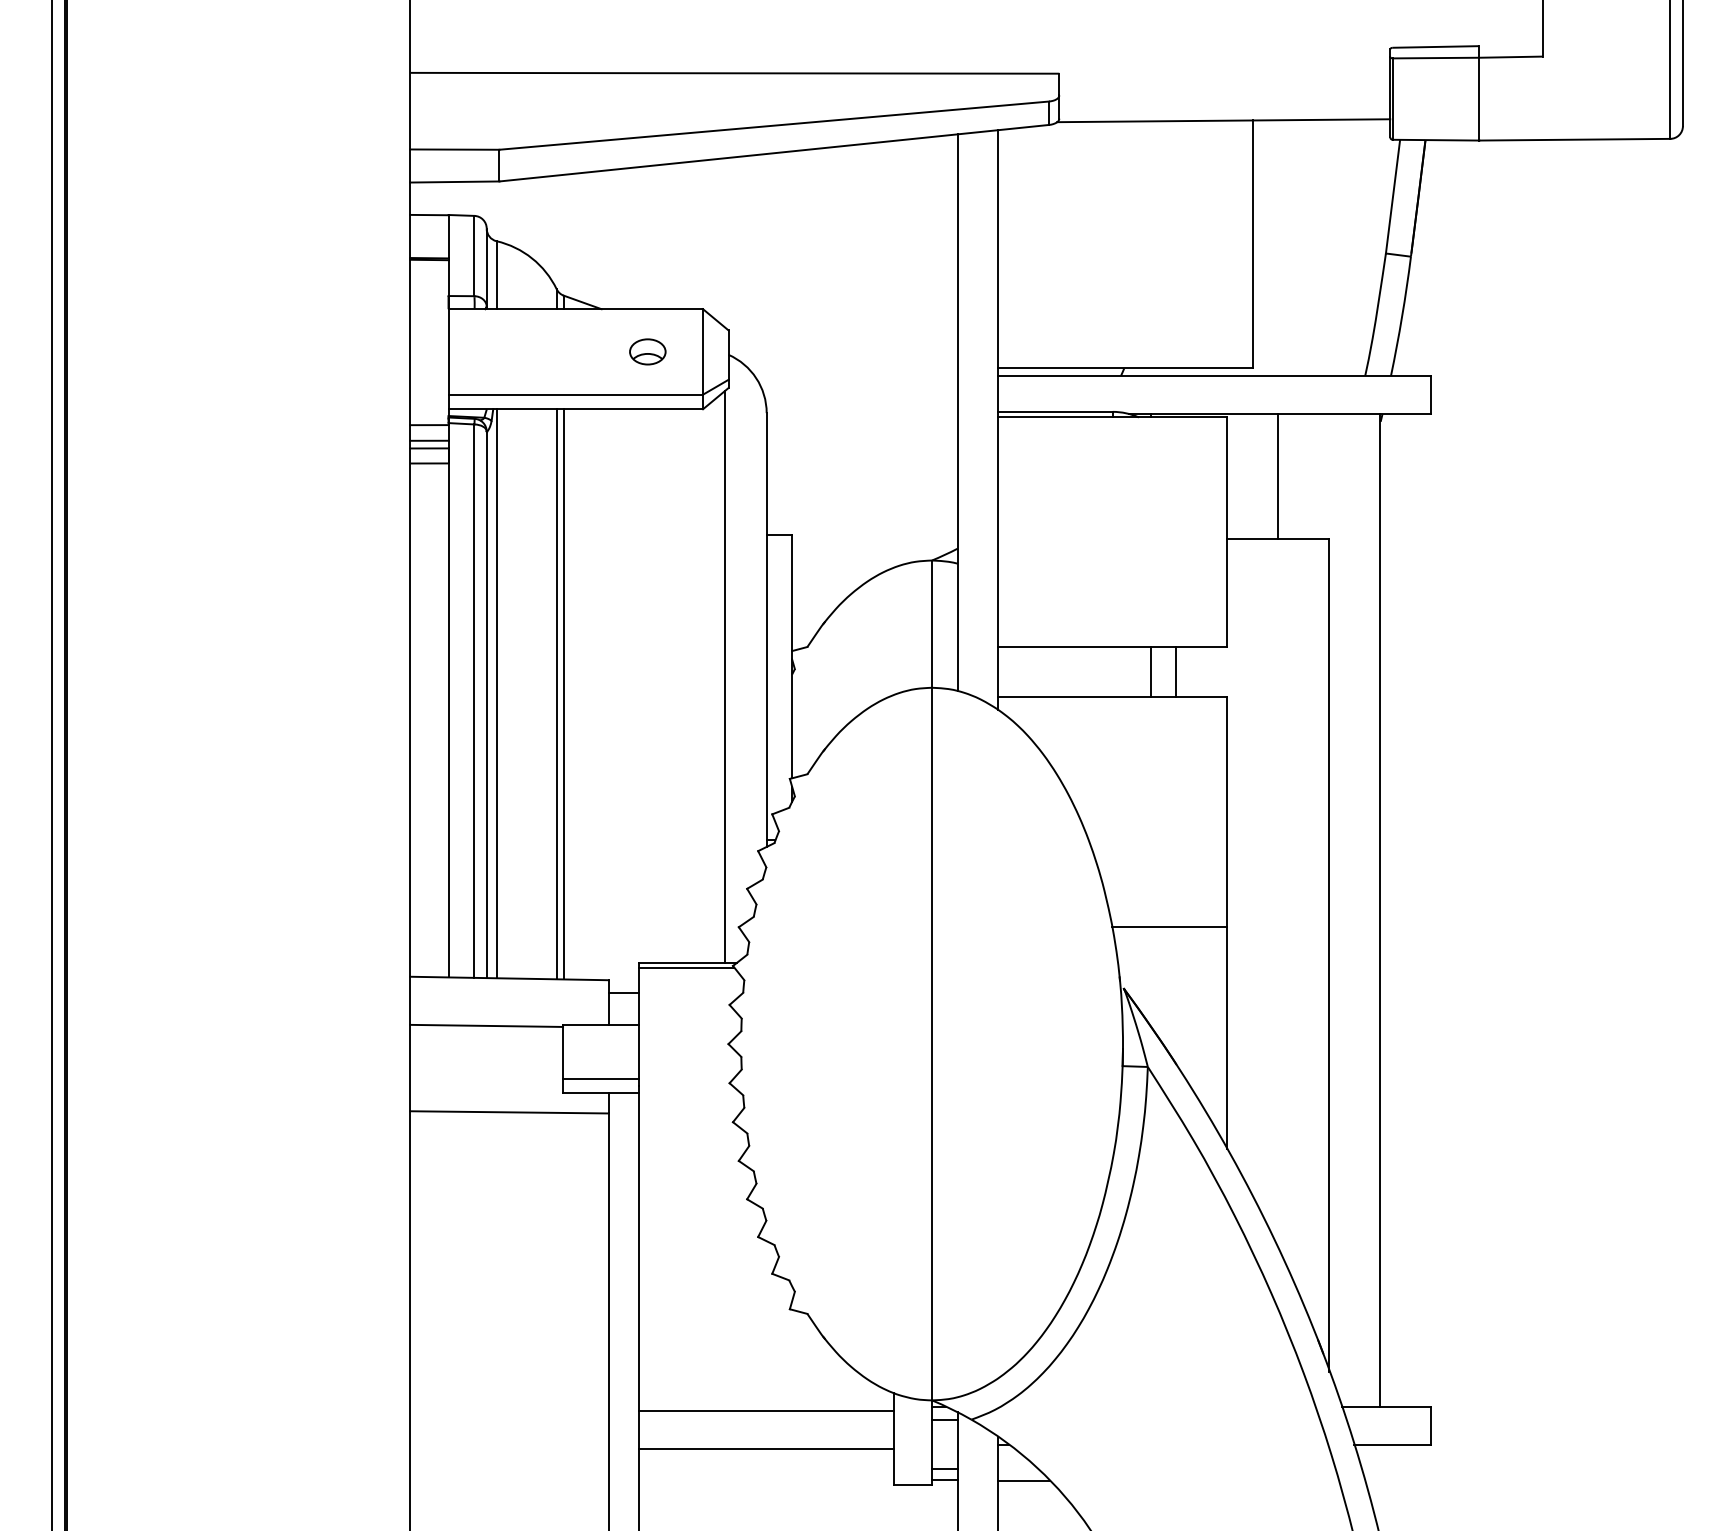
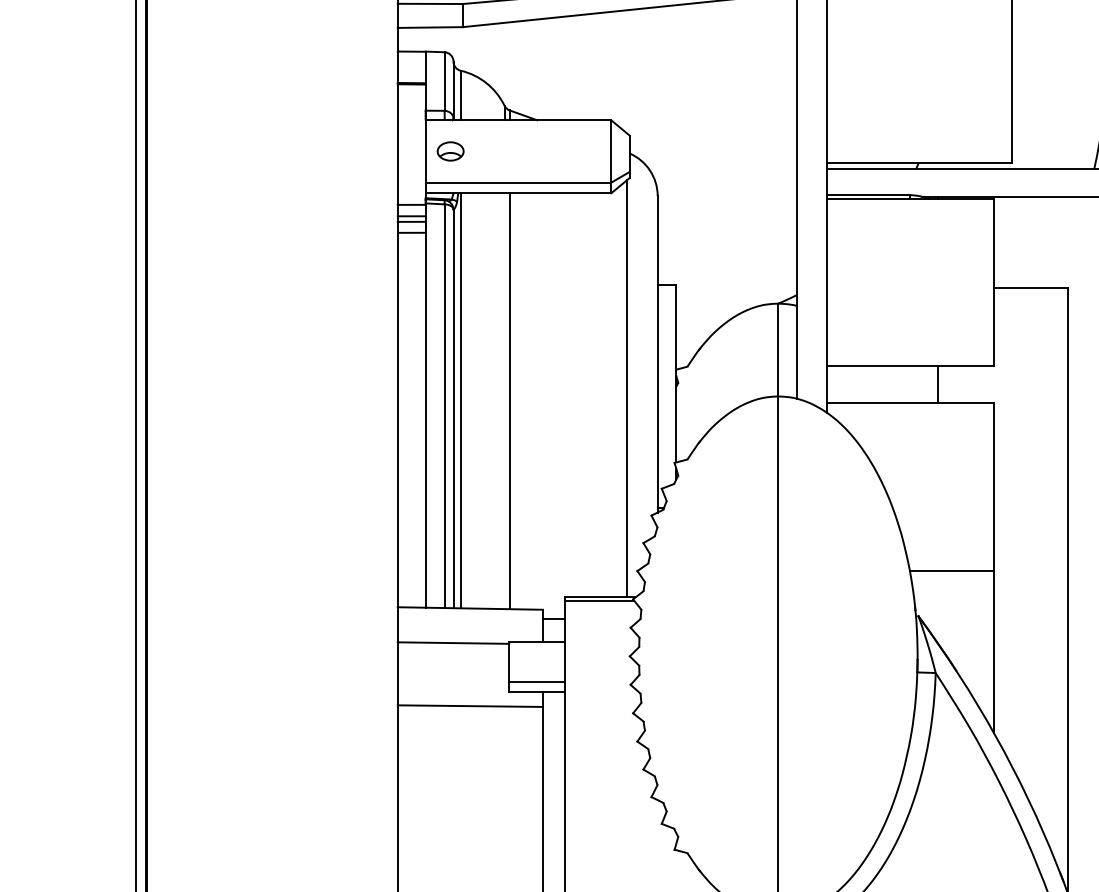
part: (647, 351) -> (450, 151), moved
line: (1278, 476) -> (1031, 242), removed
line: (1176, 671) -> (956, 384), removed
line: (556, 694) -> (504, 401), removed

